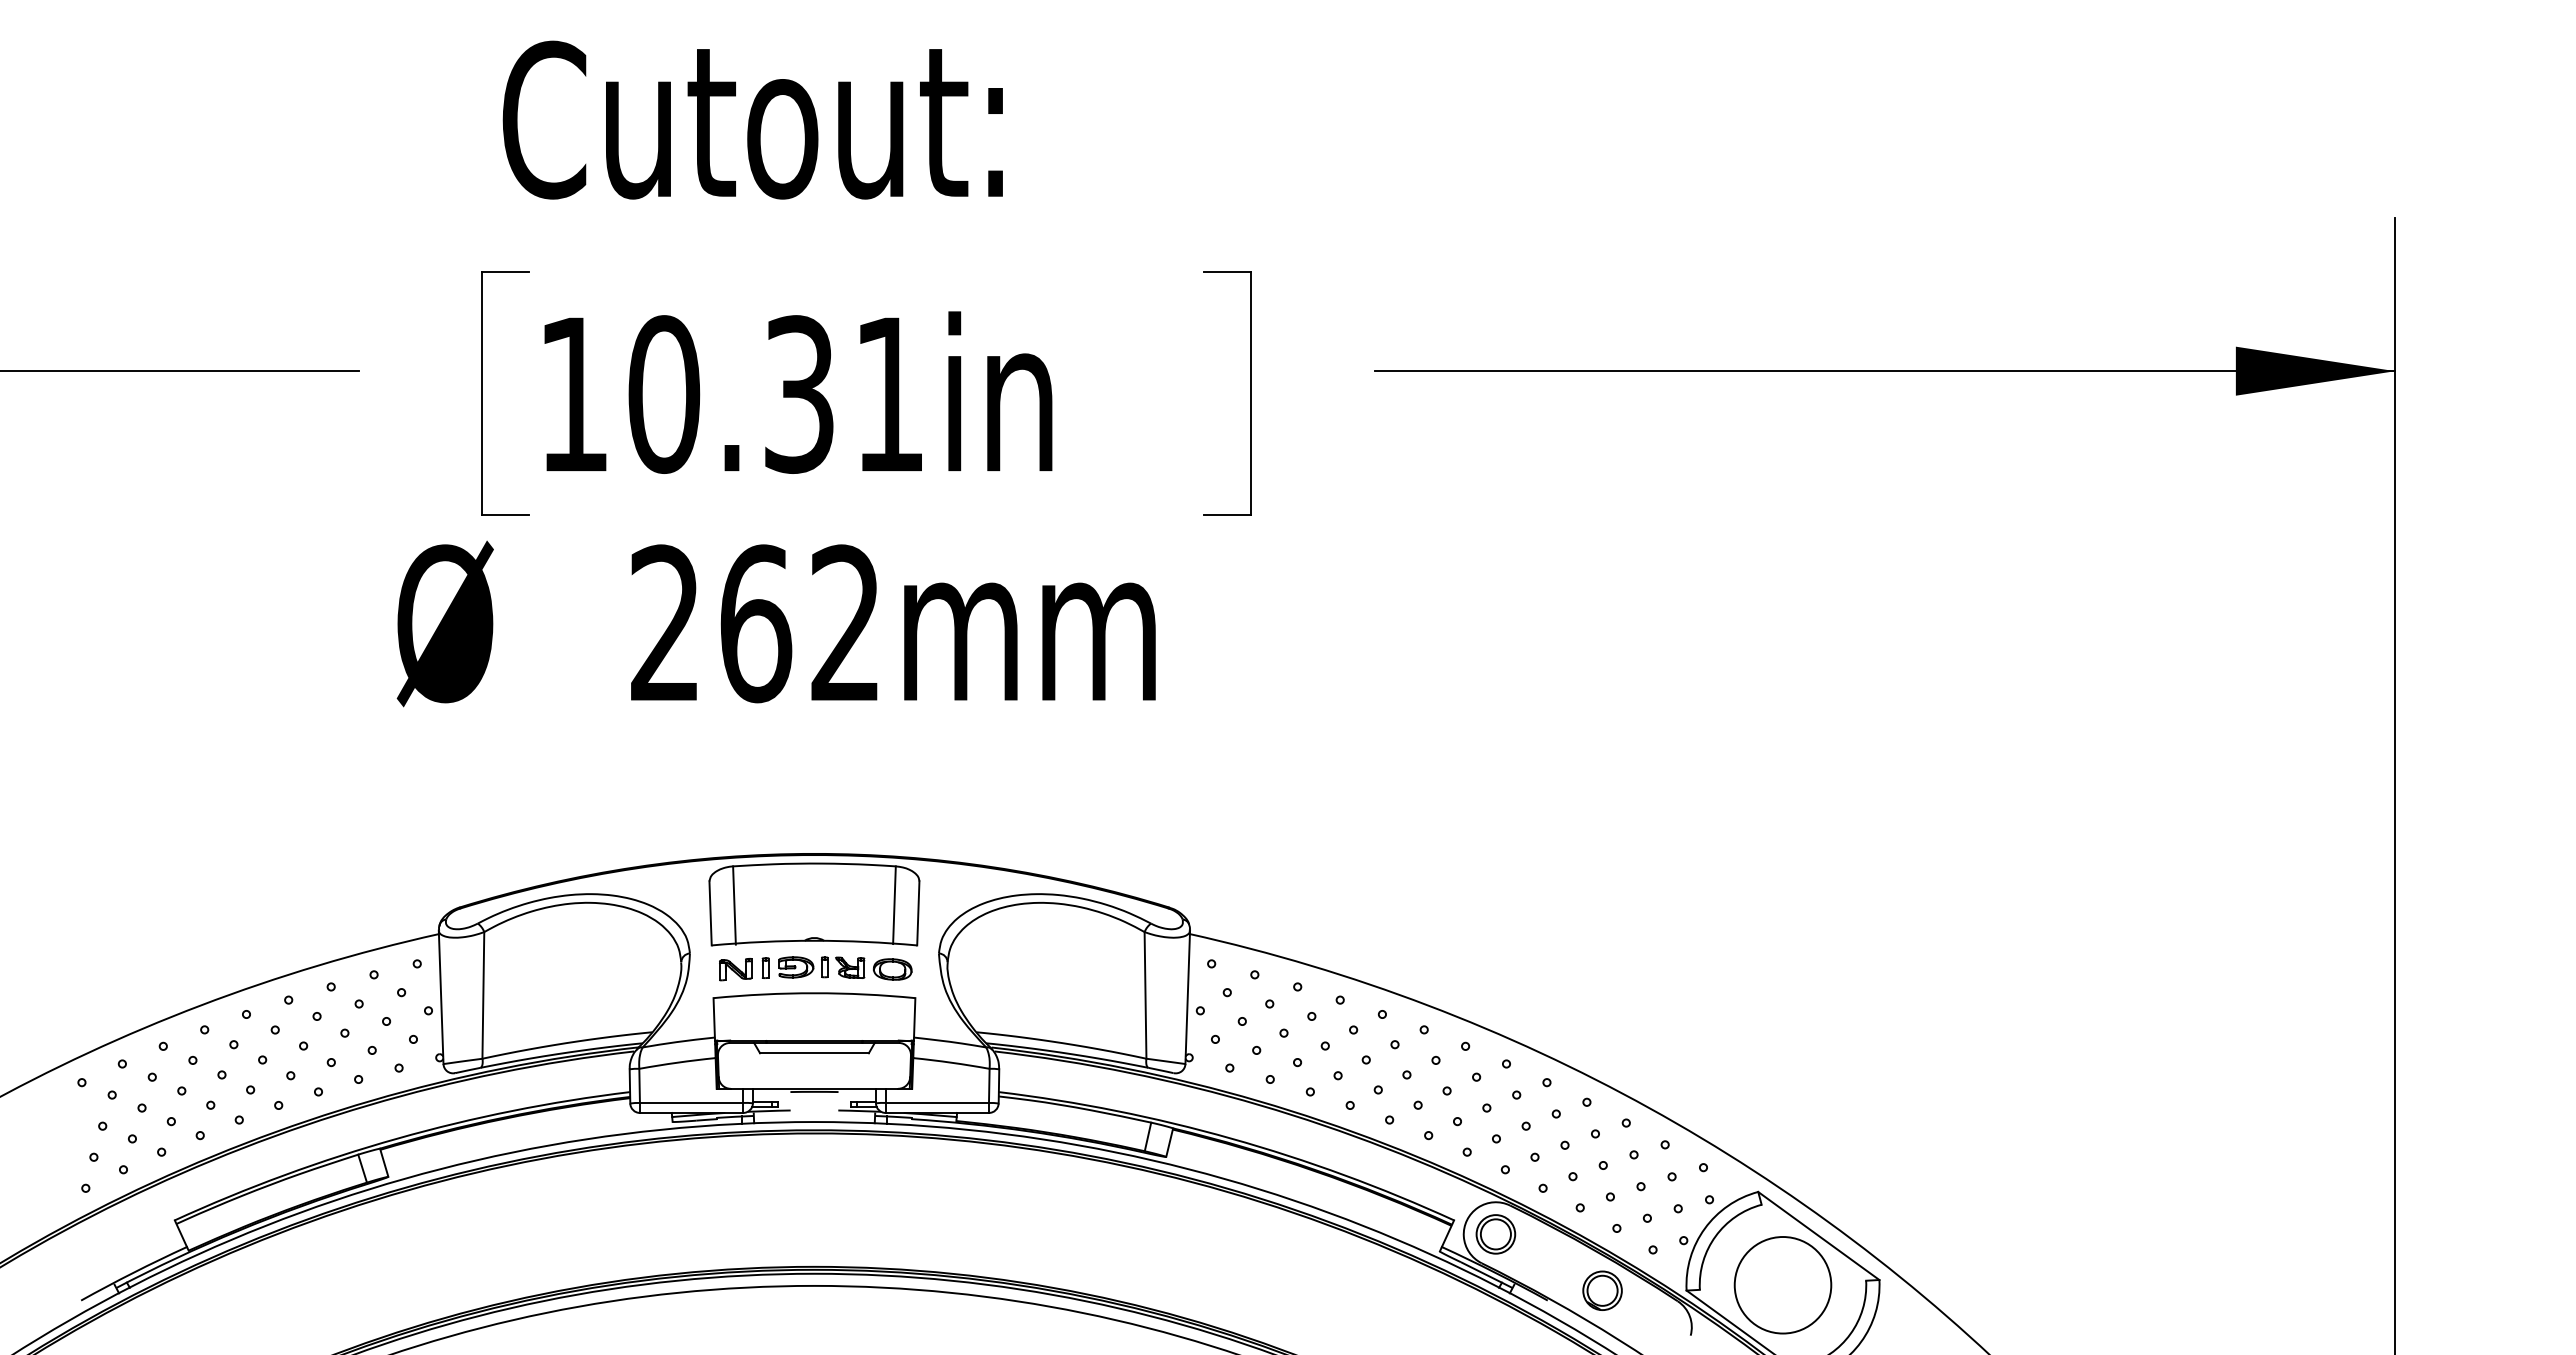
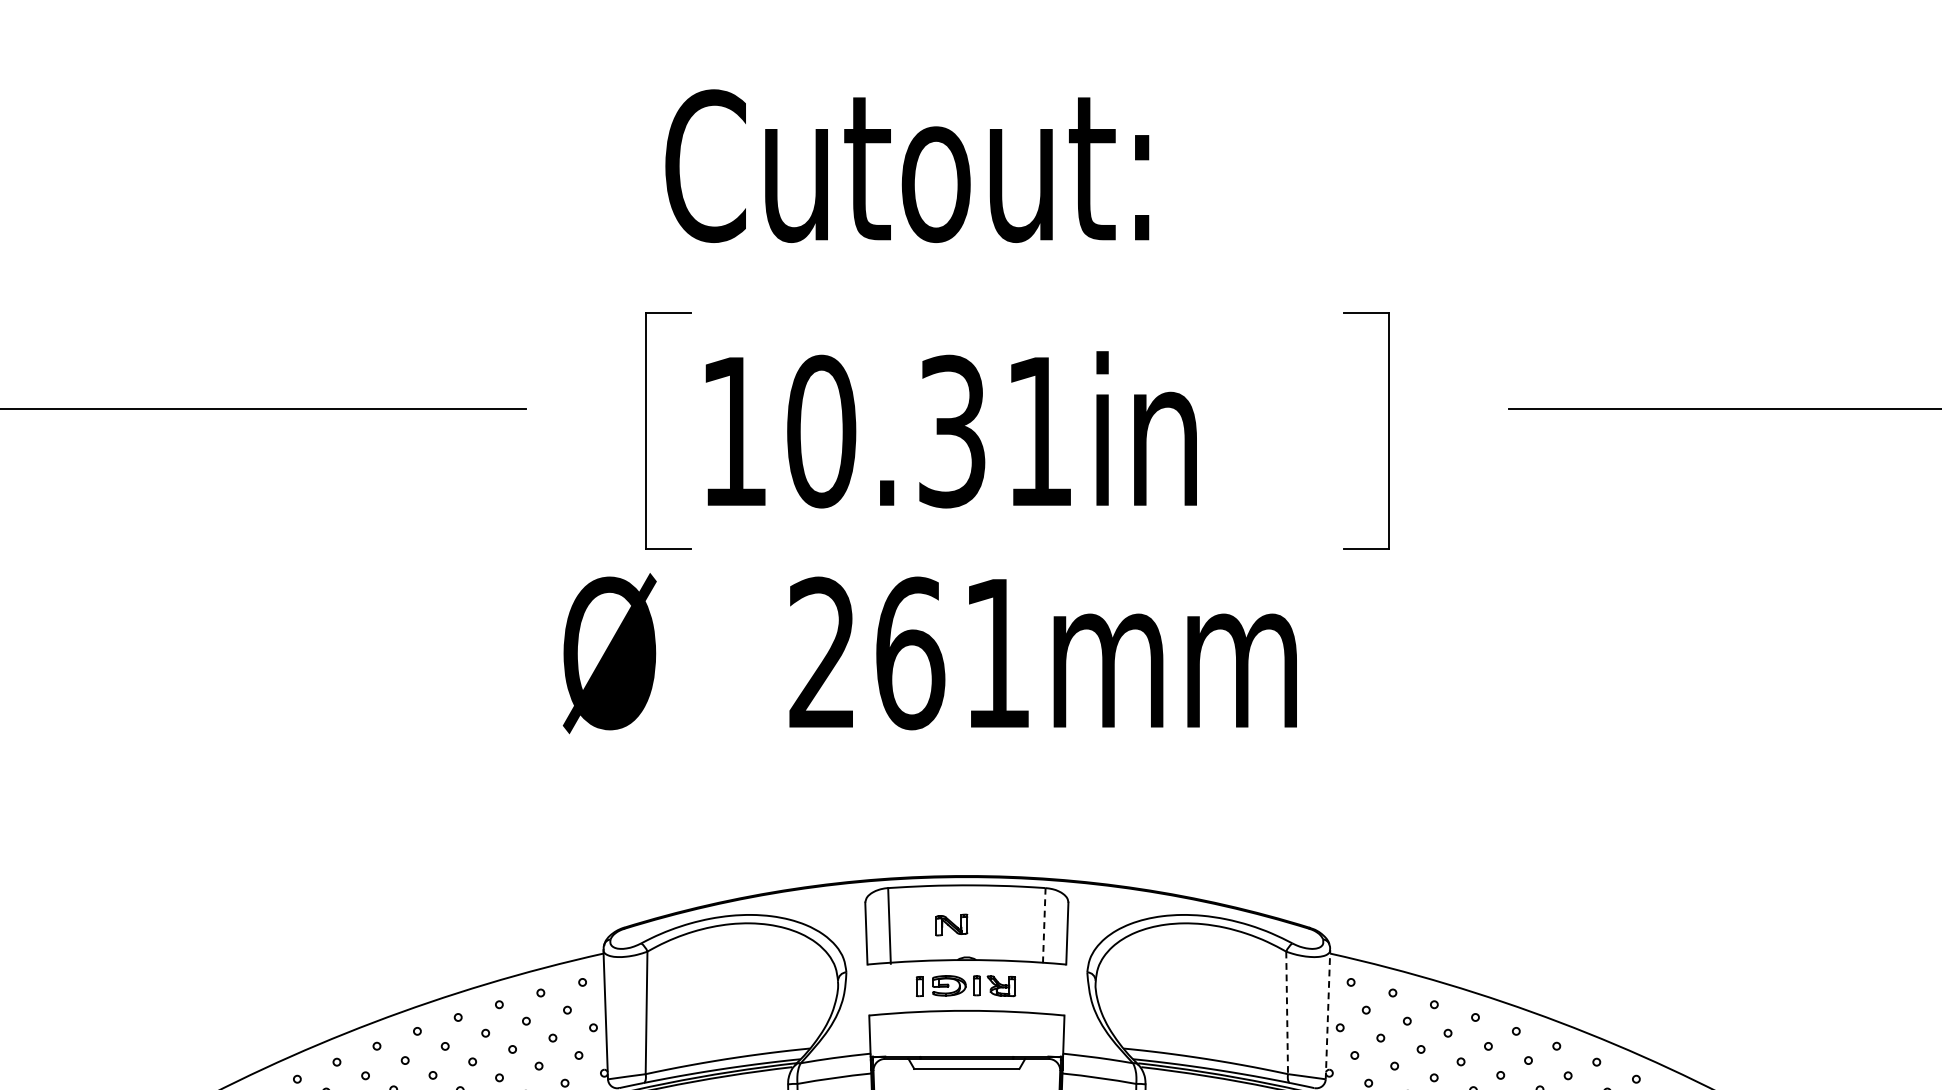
text: (844, 622) -> (995, 652), 262mm -> 261mm
line: (894, 905) -> (1044, 925), solid -> dashed
part: (735, 969) -> (951, 924), moved
part: (892, 969) -> (1042, 987), removed
line: (1145, 995) -> (1287, 1012), solid -> dashed
line: (1187, 997) -> (1327, 1014), solid -> dashed

